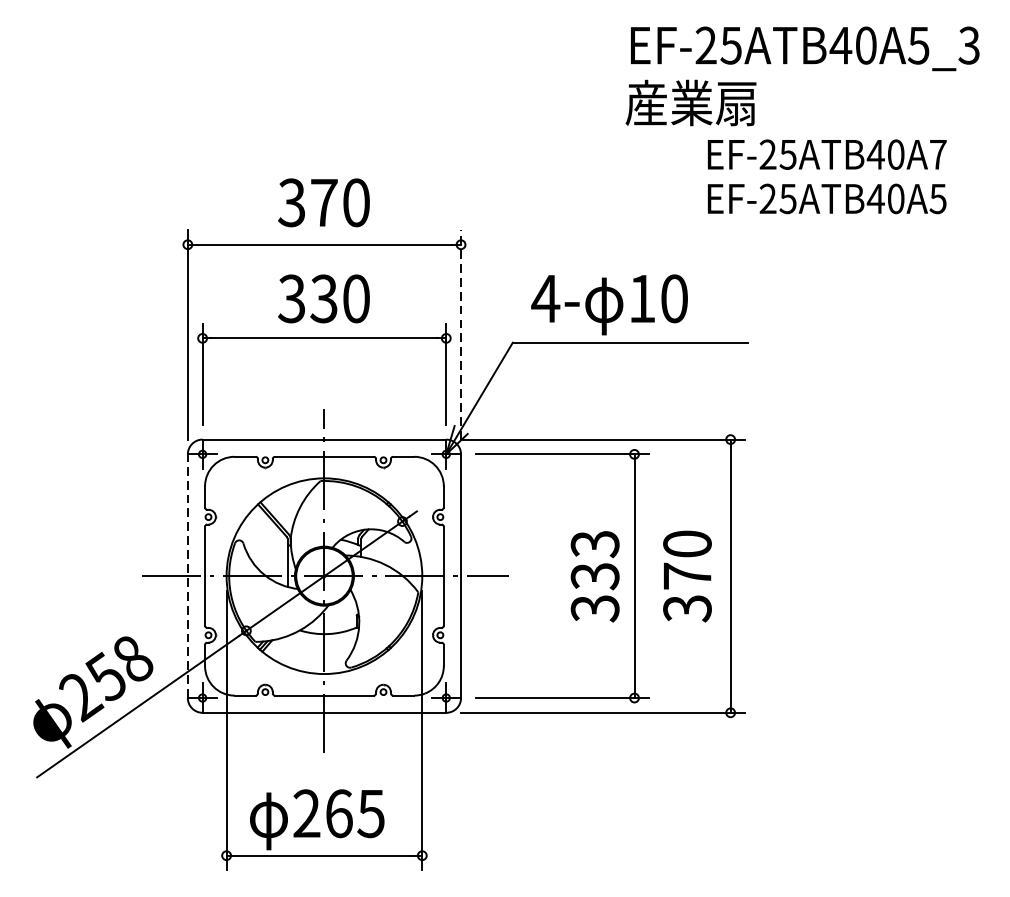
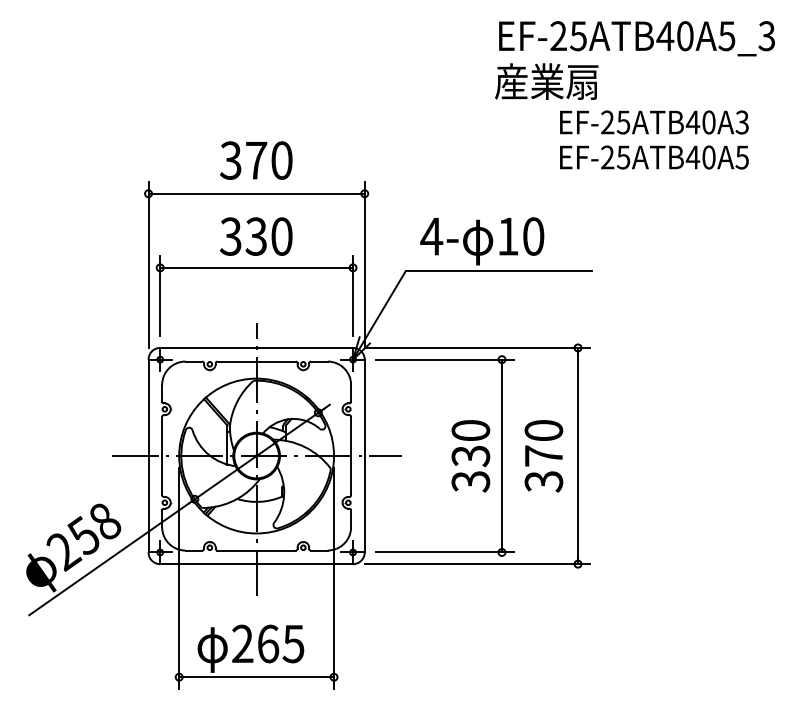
text: (937, 154) -> (741, 122), EF-25ATB40A7 -> EF-25ATB40A3
line: (460, 335) -> (364, 265), dashed -> solid
text: (594, 543) -> (470, 430), 333 -> 330
line: (187, 575) -> (148, 455), dashed -> solid

